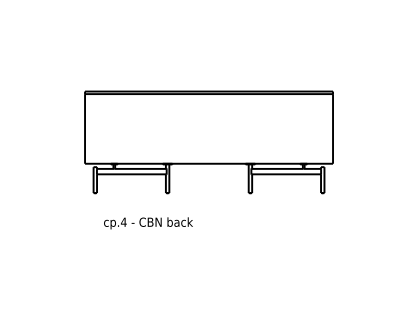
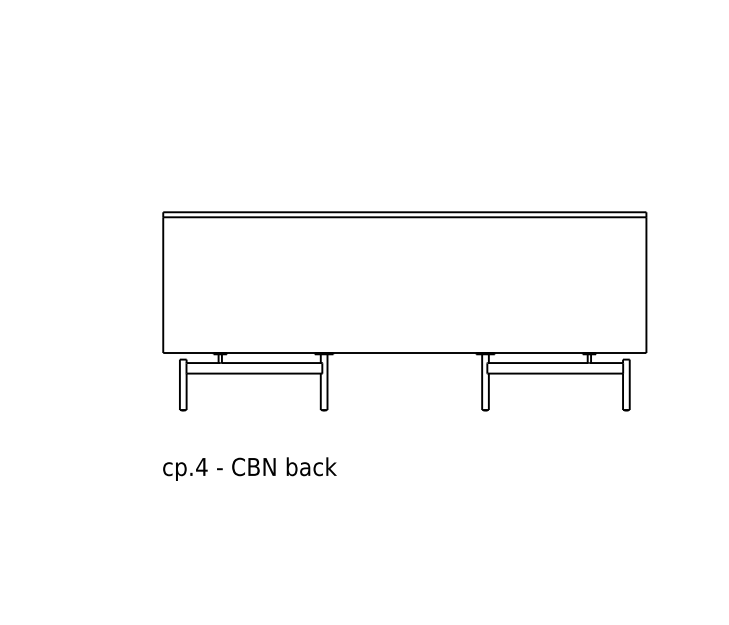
text: (148, 223) -> (249, 469), moved

